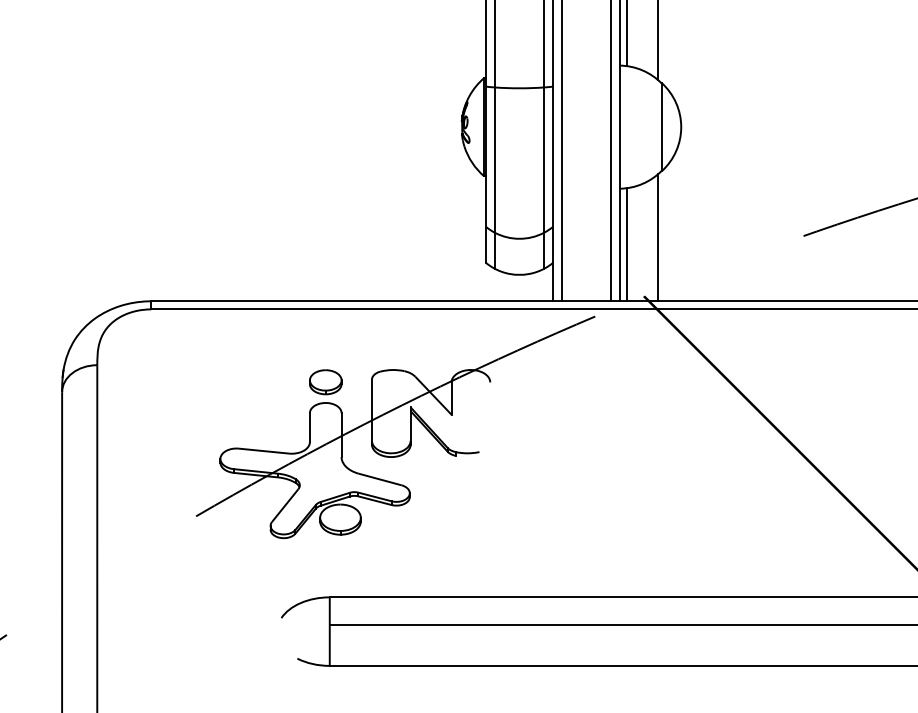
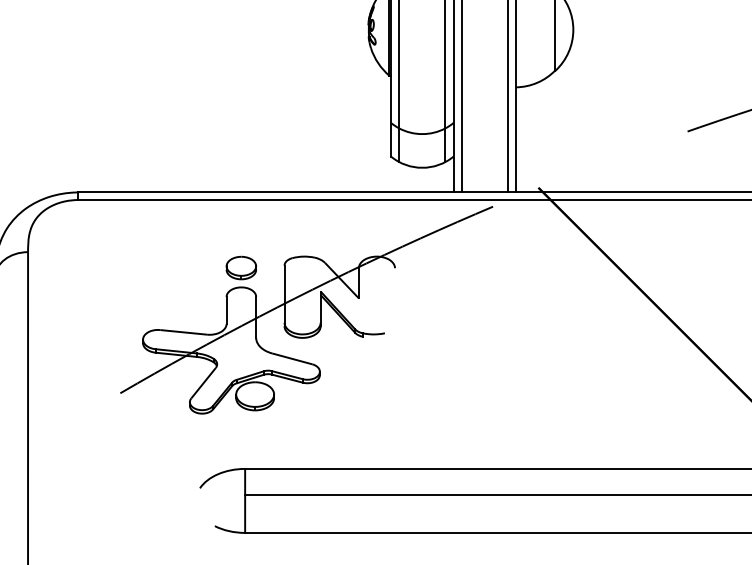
line: (658, 237) -> (552, 132), removed
line: (626, 244) -> (522, 139), removed

